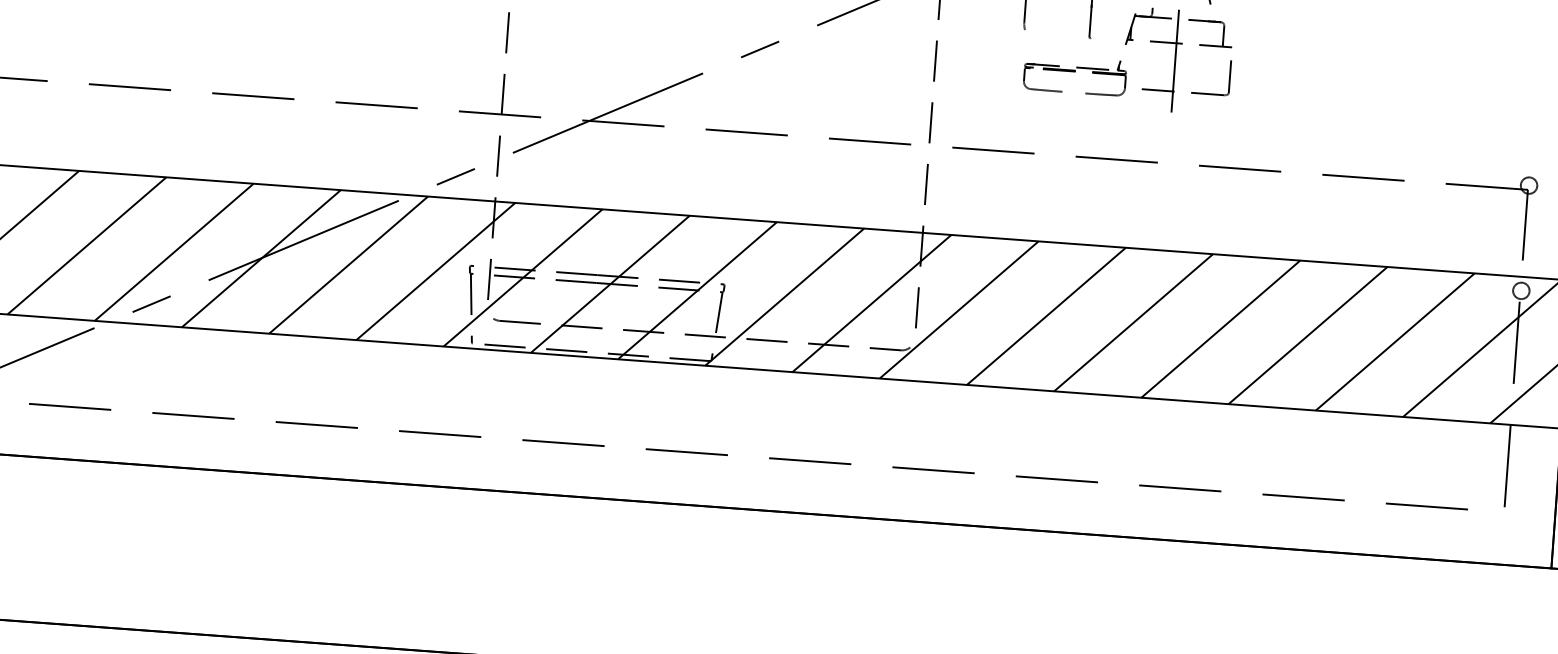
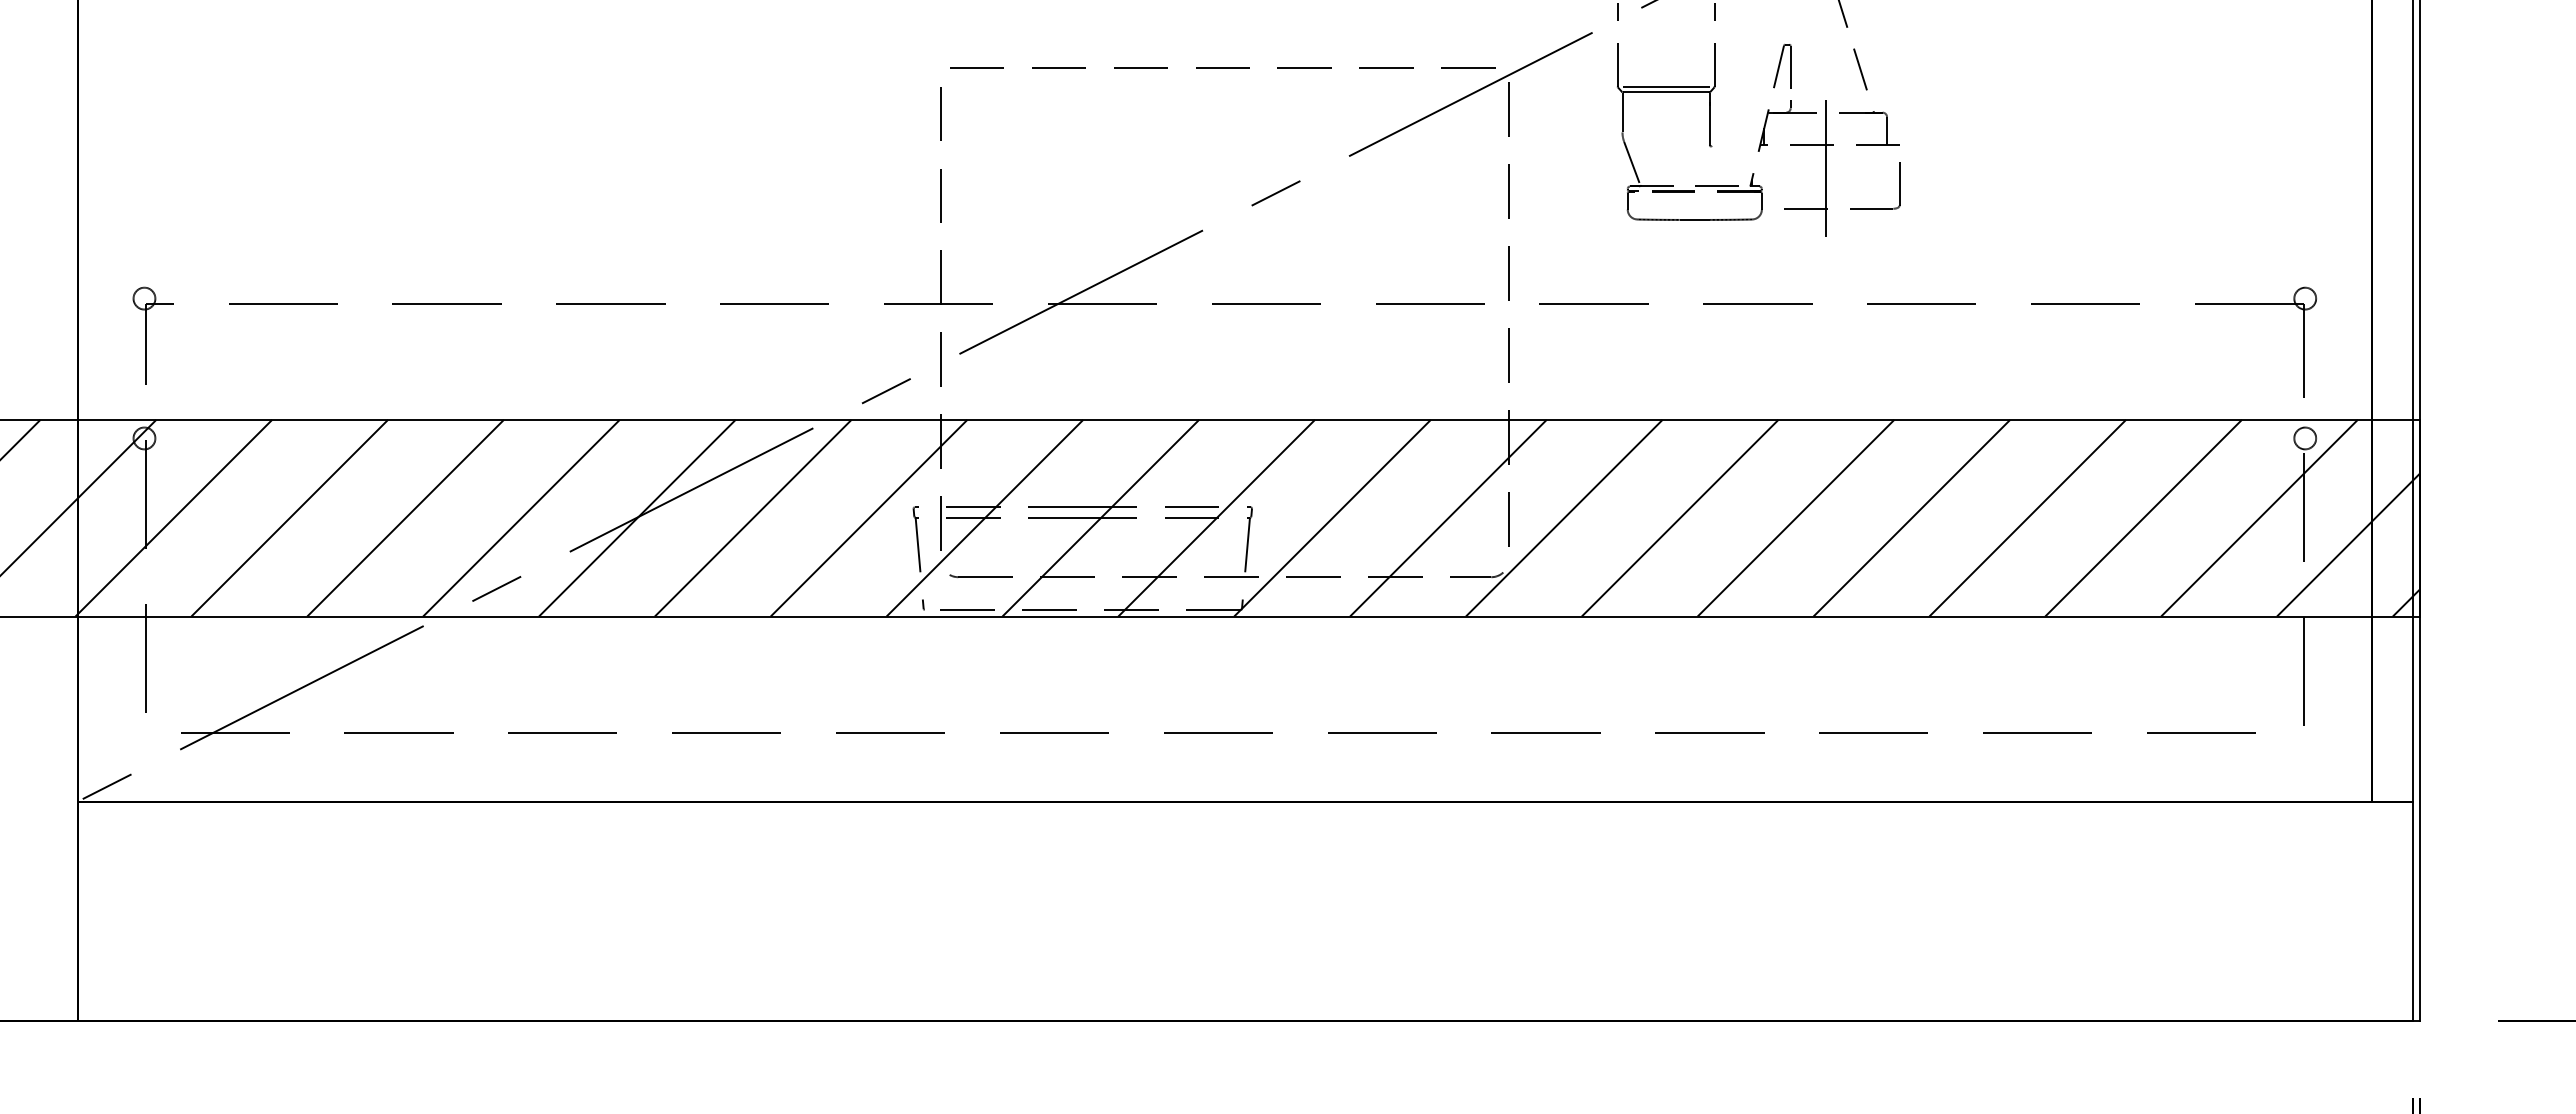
line: (1030, 46) -> (1632, 163), added
line: (1073, 92) -> (1694, 219), added

